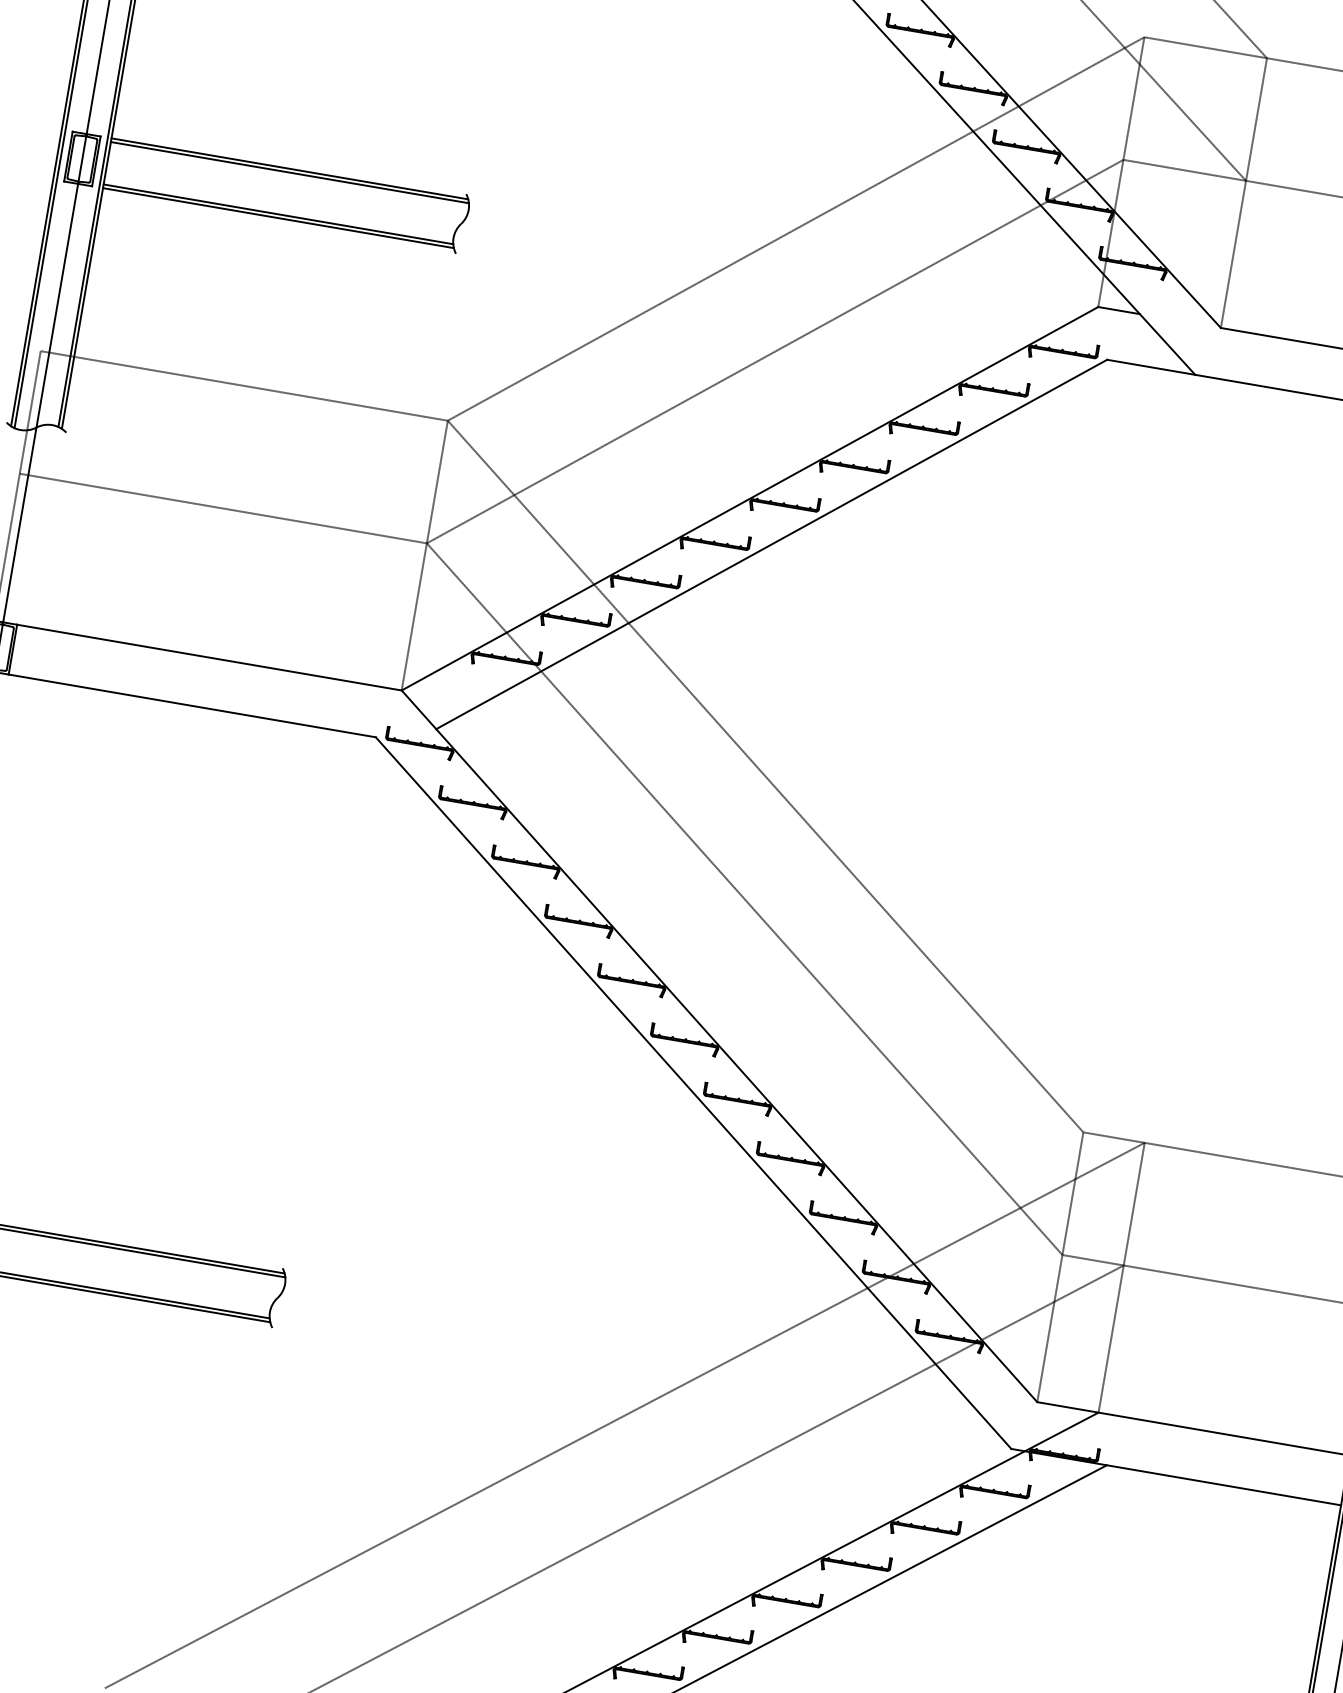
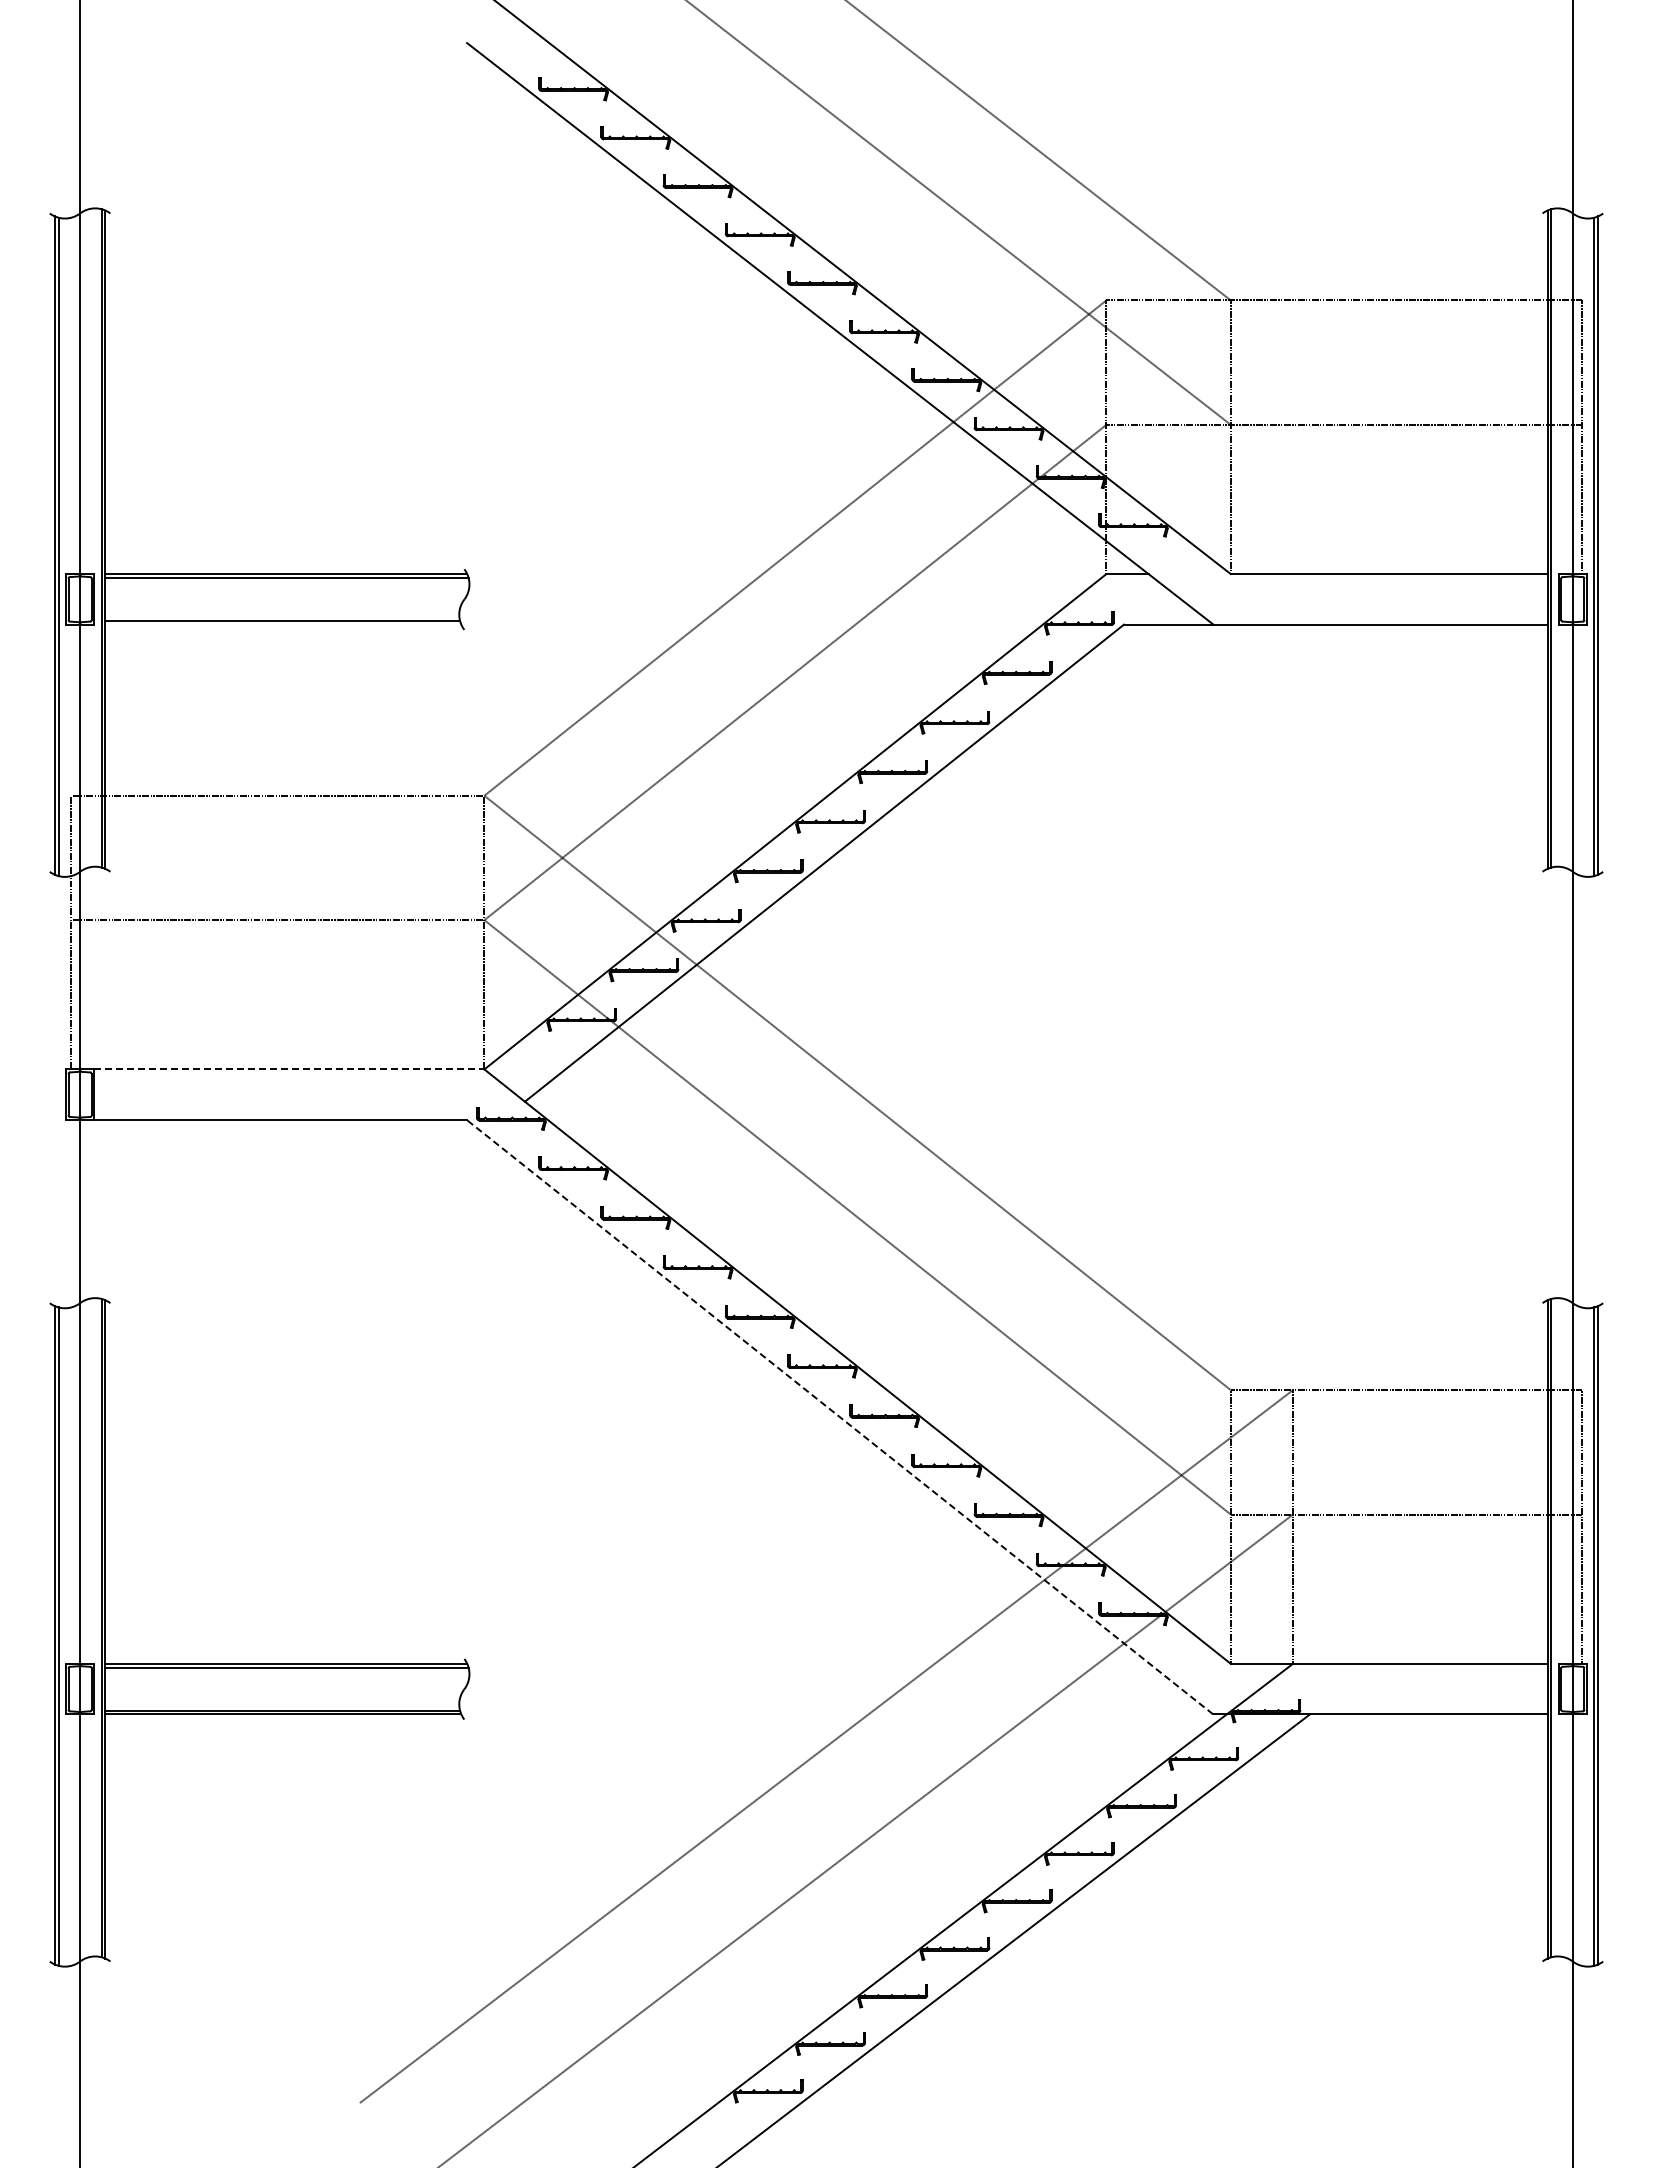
line: (278, 218) -> (283, 624), removed
line: (209, 657) -> (289, 1069), solid -> dashed
line: (693, 1092) -> (839, 1416), solid -> dashed

